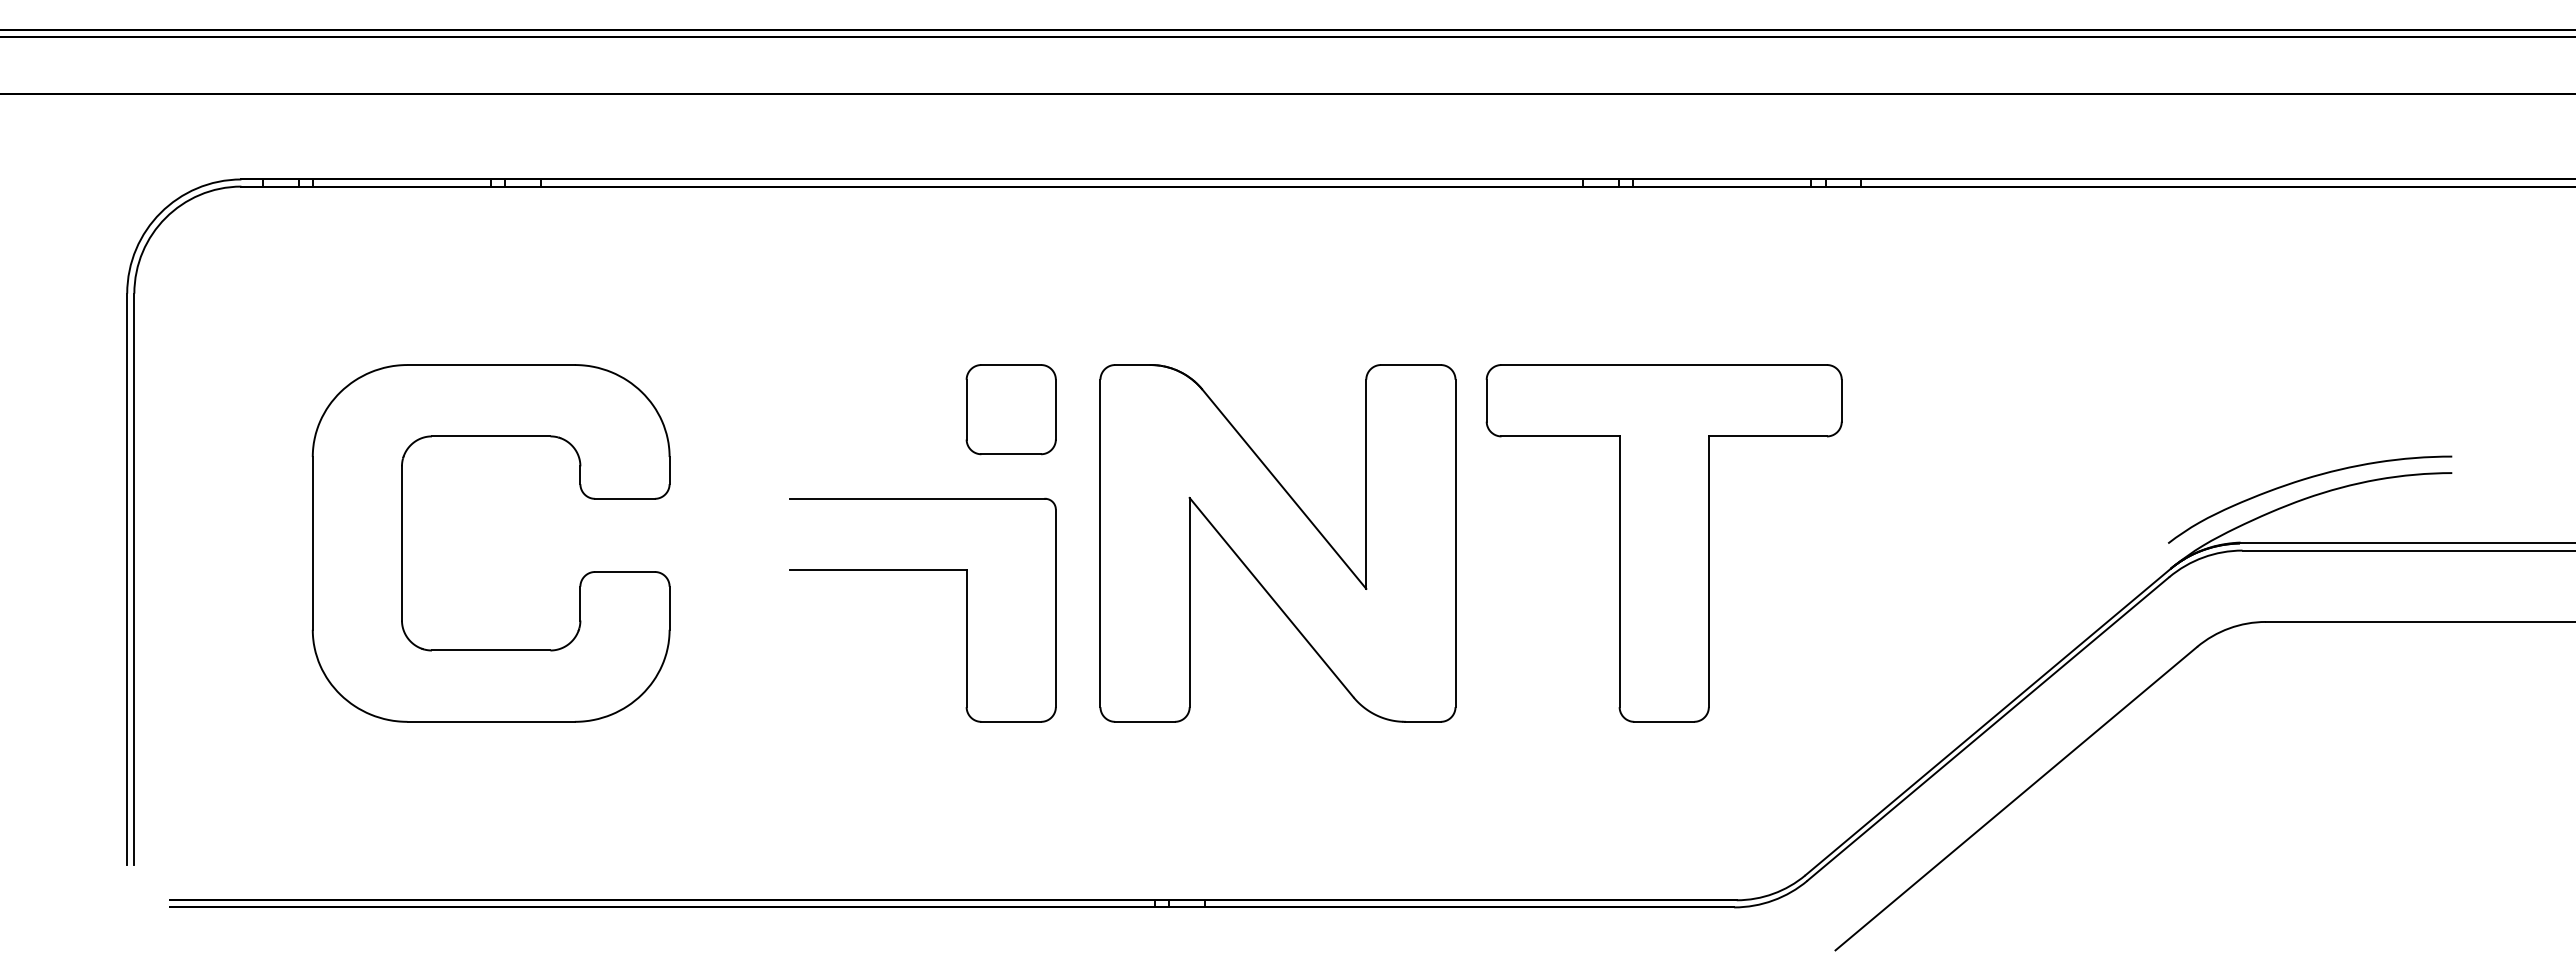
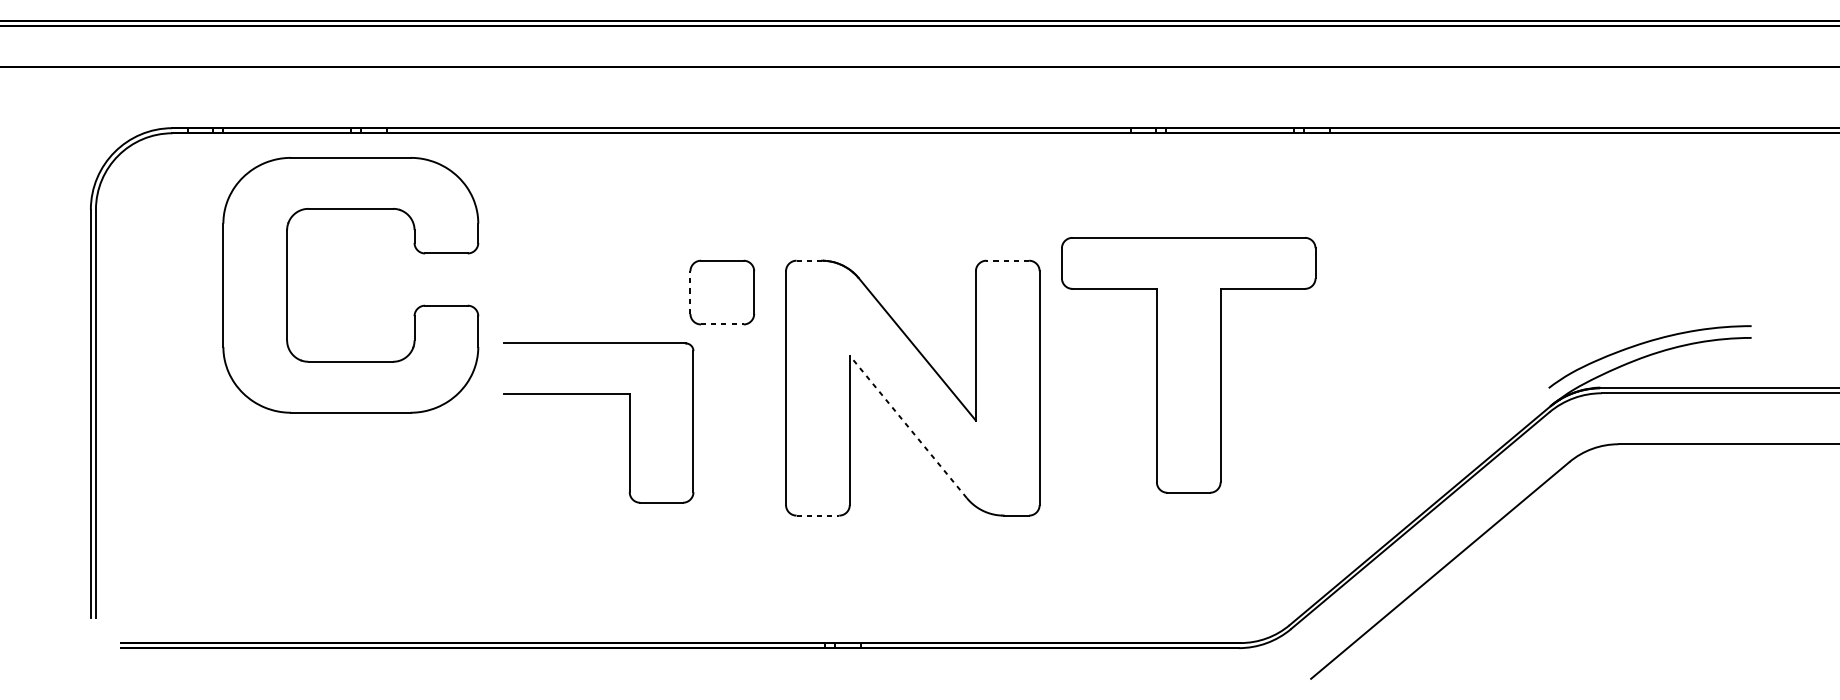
line: (1132, 365) -> (808, 261), solid -> dashed
line: (1410, 365) -> (1007, 261), solid -> dashed
line: (966, 409) -> (690, 292), solid -> dashed
line: (1011, 454) -> (722, 324), solid -> dashed
part: (402, 543) -> (287, 285), moved
part: (1663, 543) -> (1188, 365), moved
part: (922, 570) -> (598, 394), moved
line: (1271, 597) -> (908, 426), solid -> dashed
line: (1145, 721) -> (818, 515), solid -> dashed

